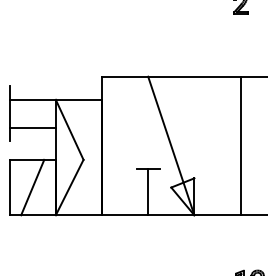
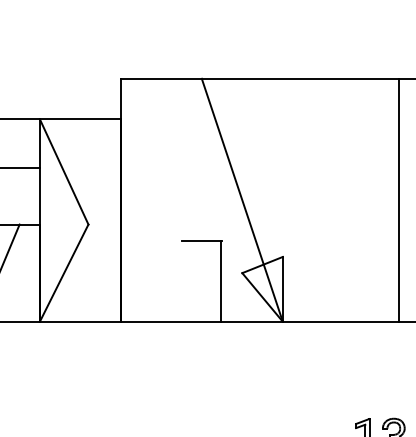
line: (240, 145) -> (398, 199), moved
line: (148, 192) -> (221, 281), moved

